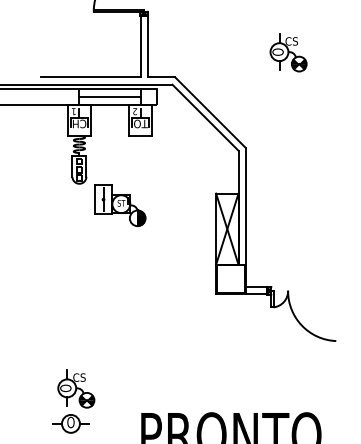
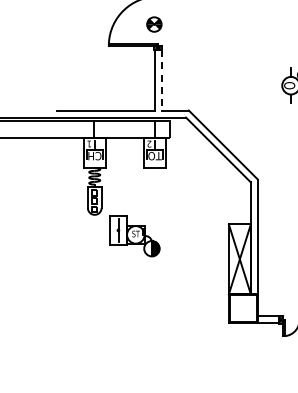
line: (147, 46) -> (161, 80), solid -> dashed
line: (109, 96) -> (124, 129), removed

